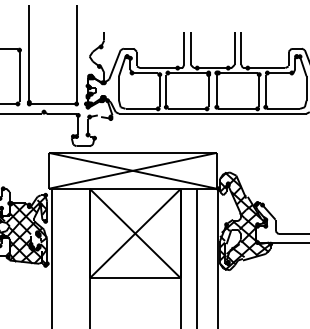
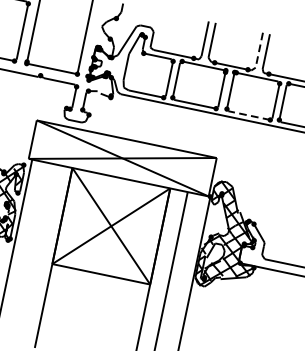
line: (234, 49) -> (258, 51), solid -> dashed
line: (238, 108) -> (249, 115), solid -> dashed

